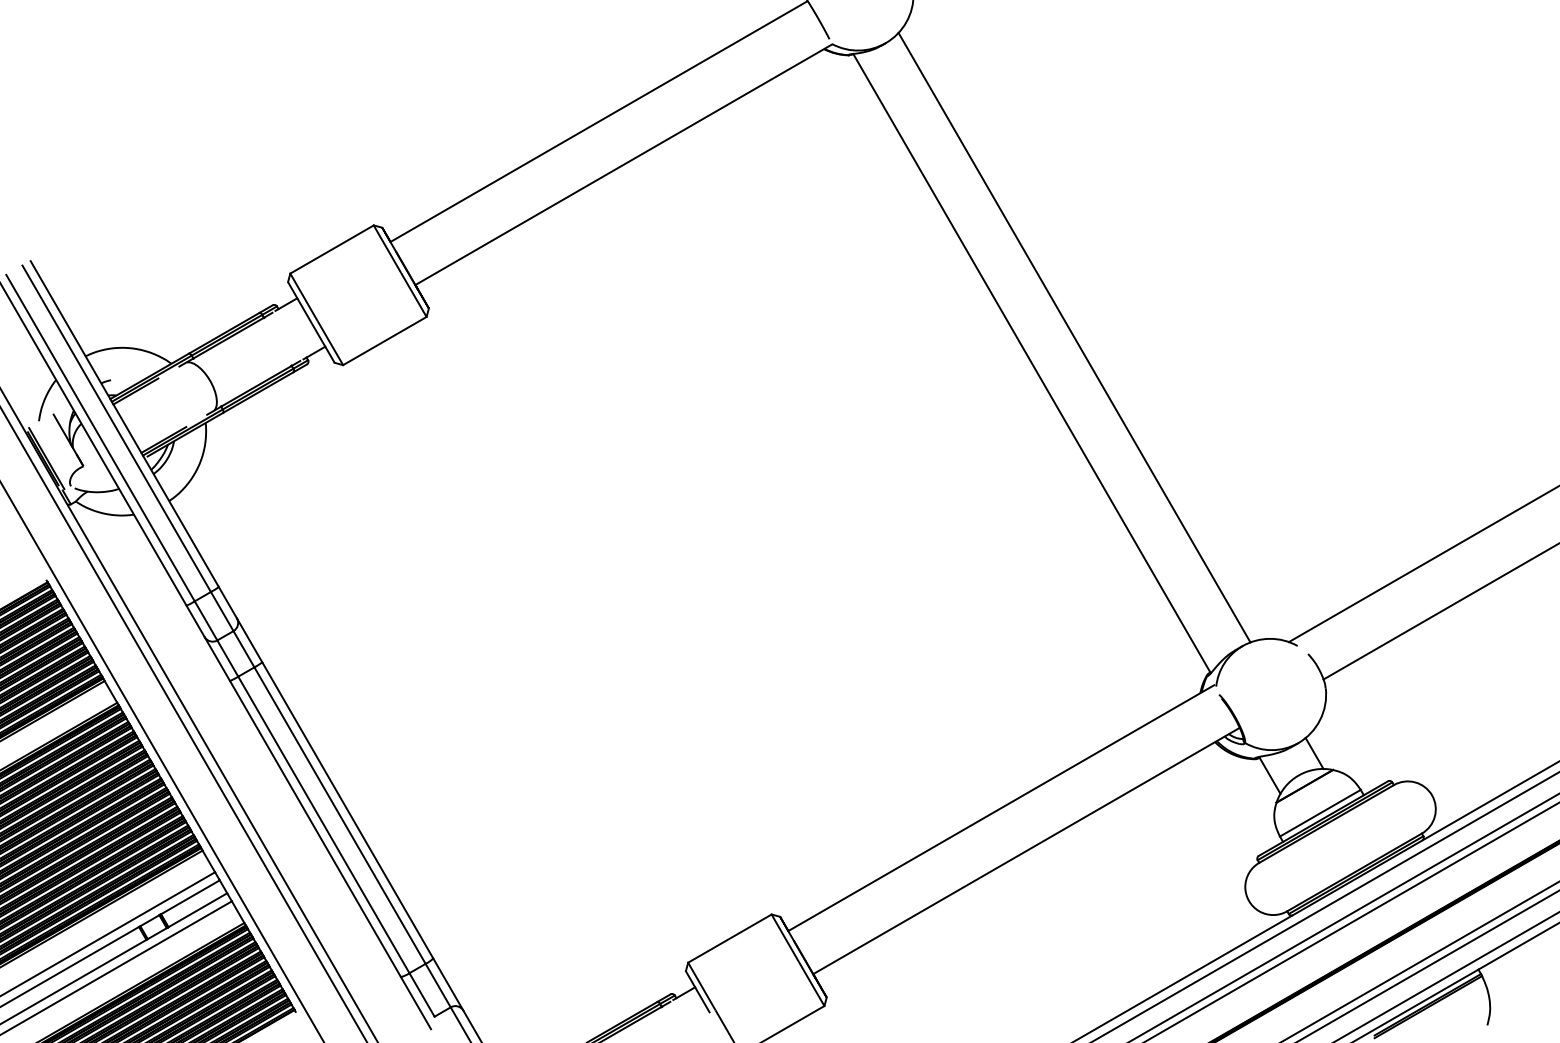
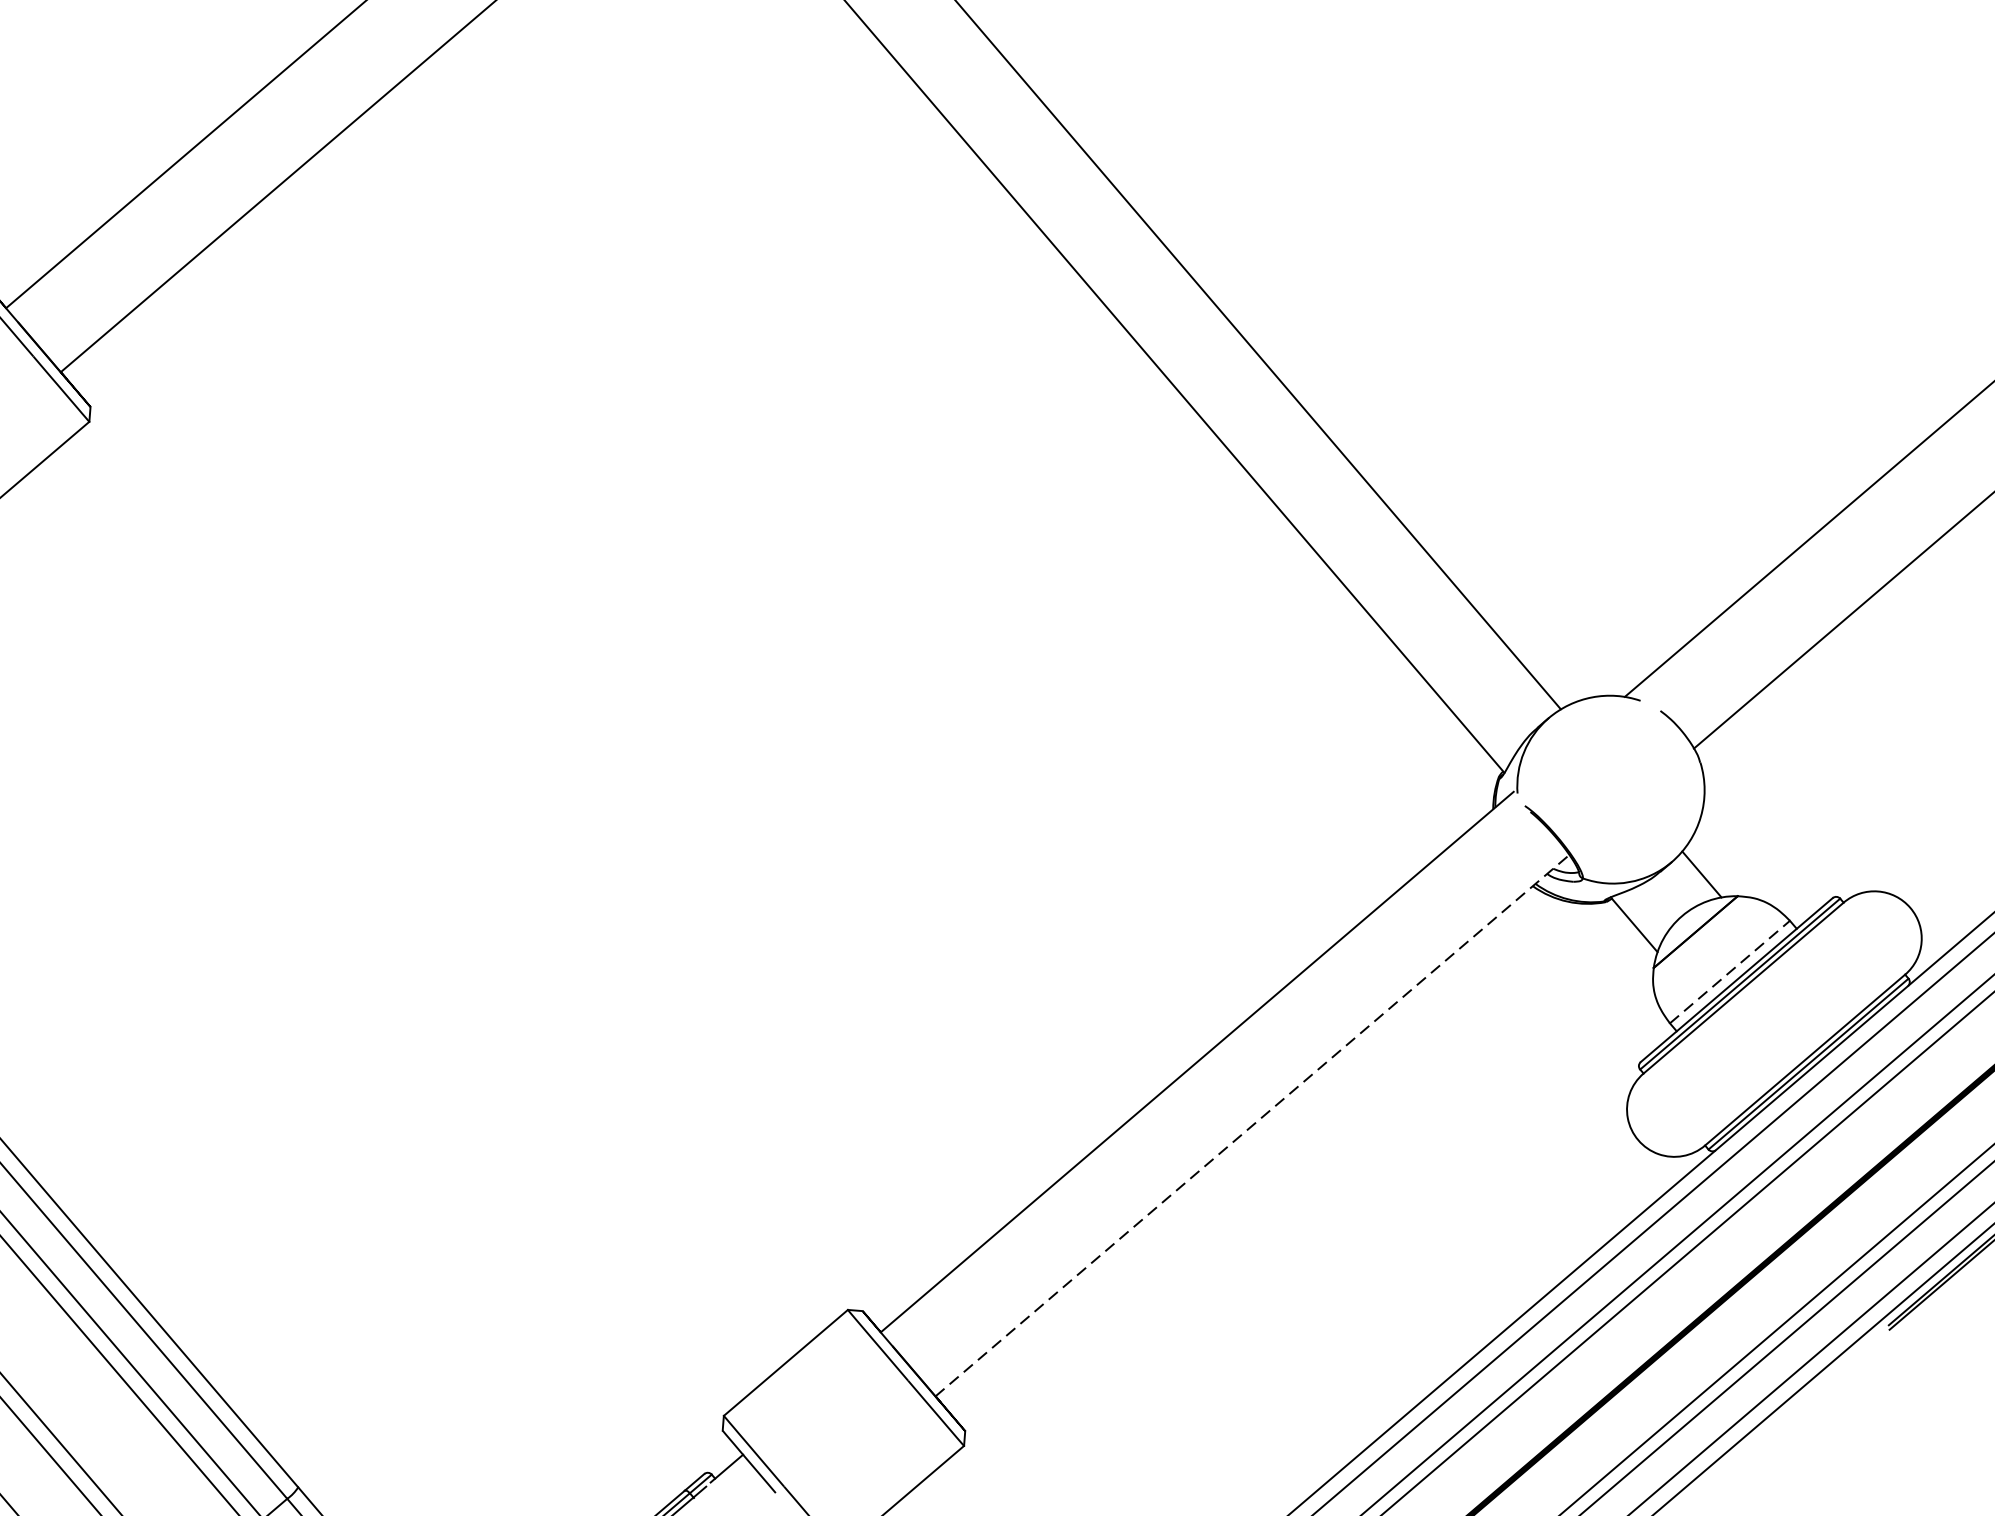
line: (1320, 813) -> (1730, 972), solid -> dashed
line: (1026, 850) -> (1252, 1124), solid -> dashed

